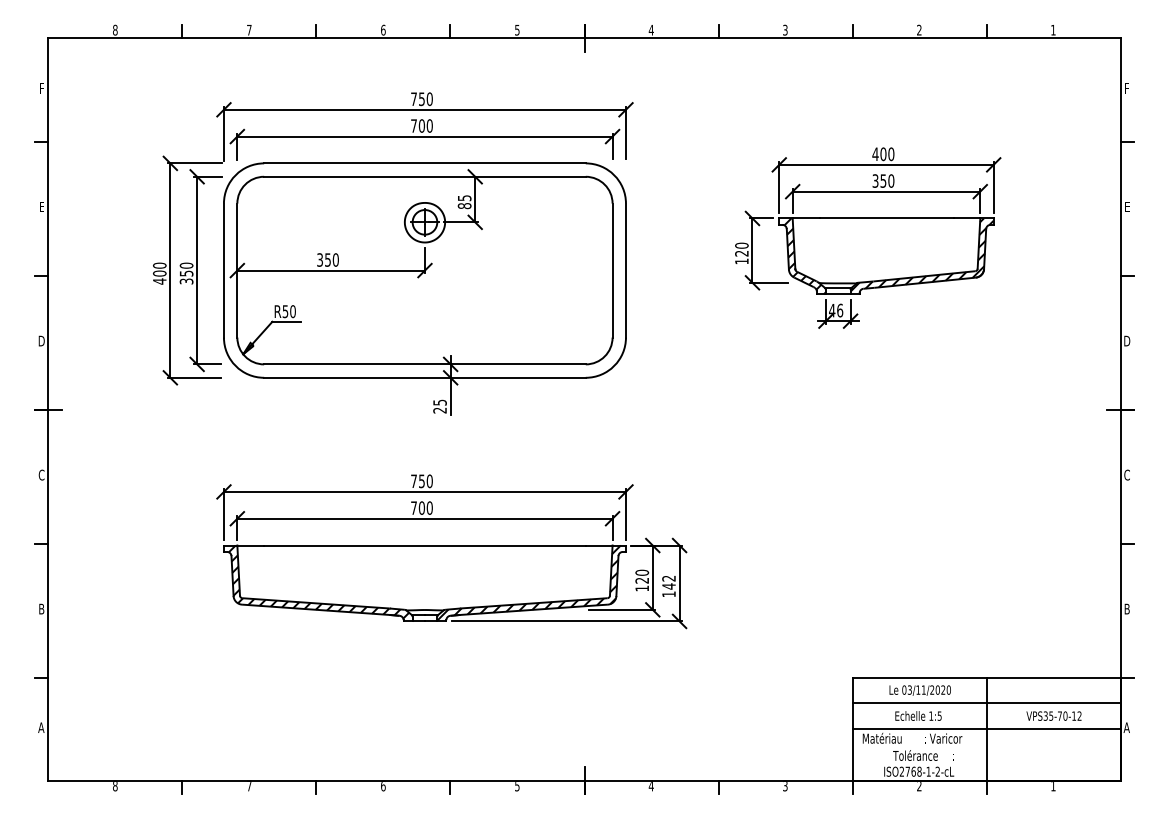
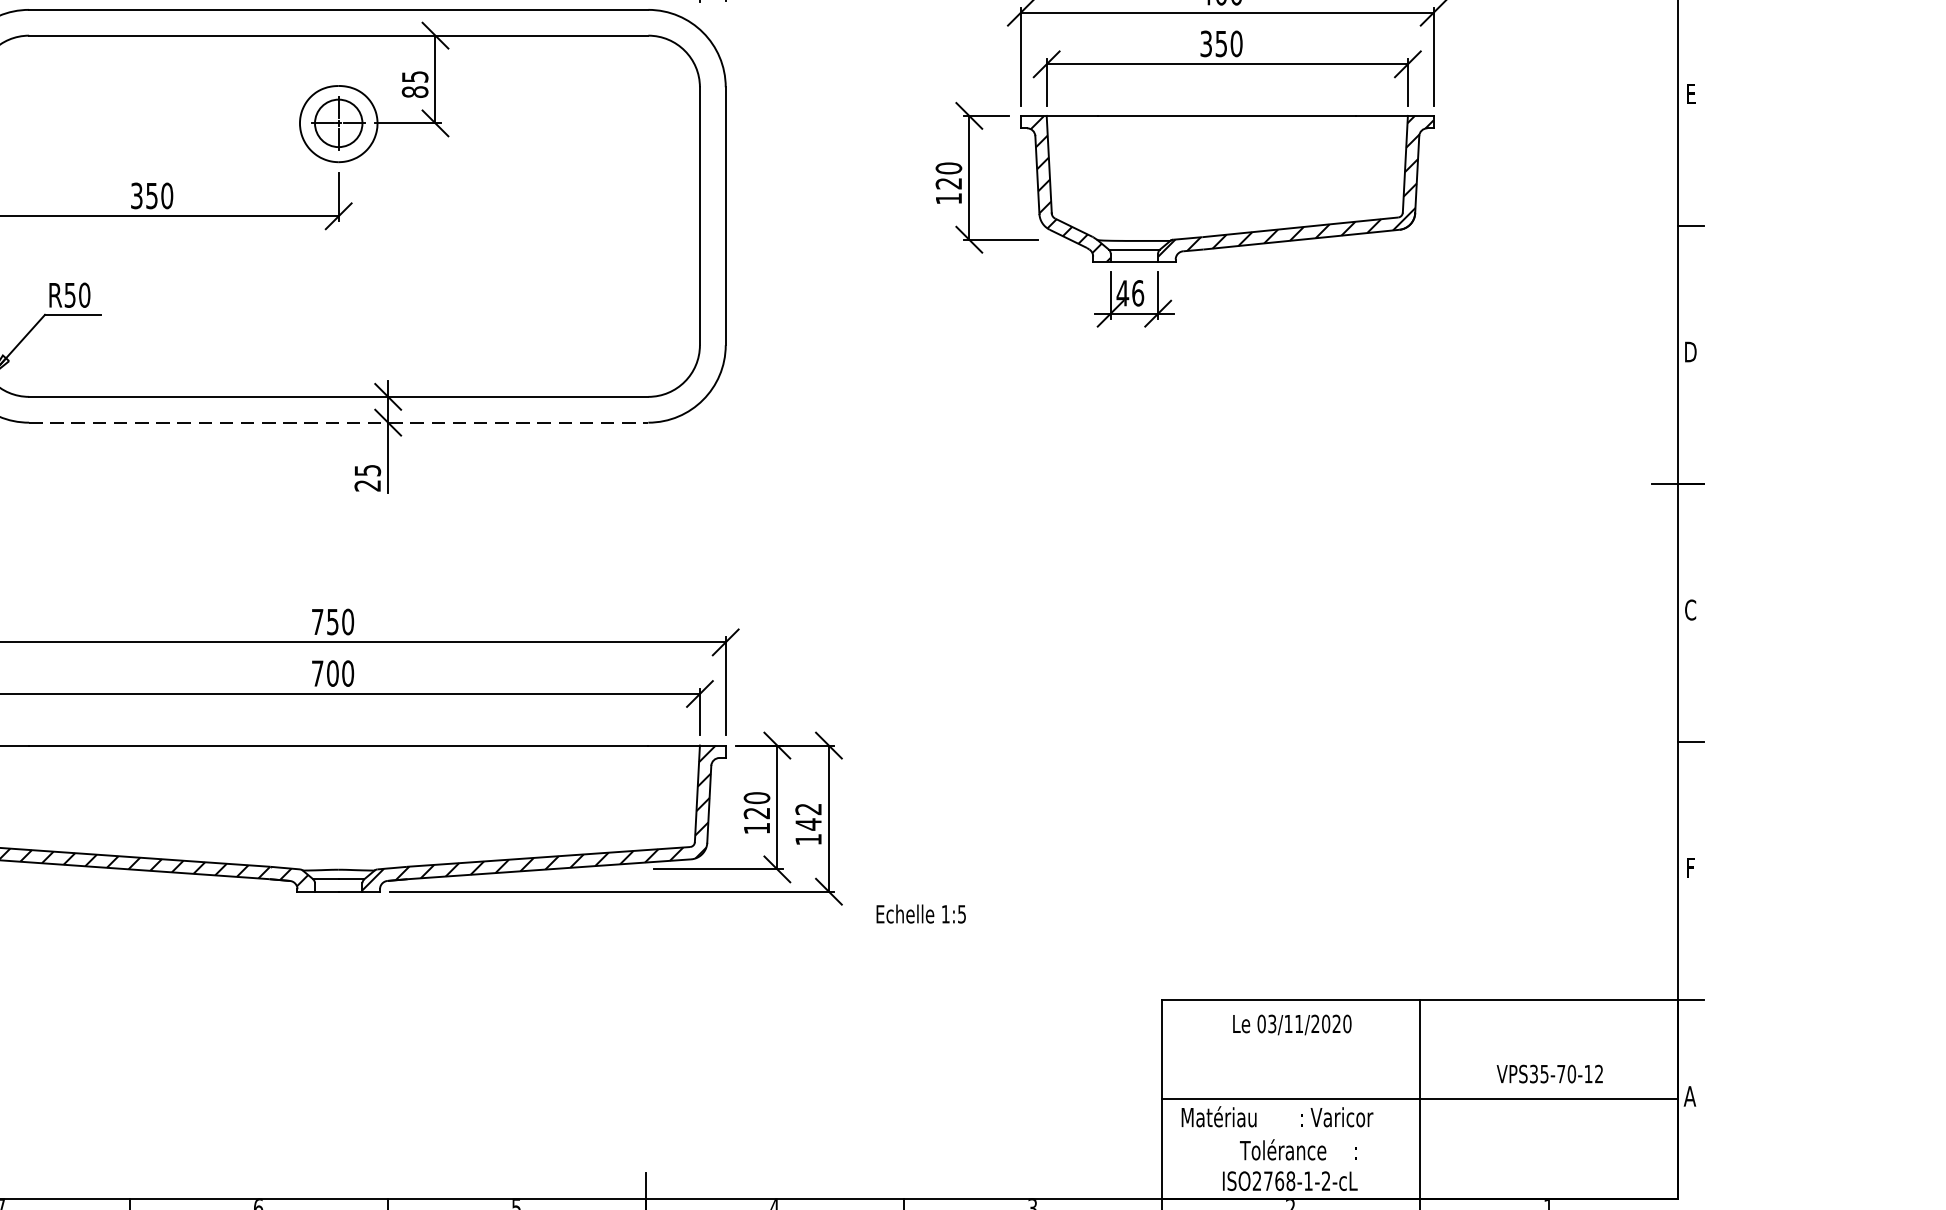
line: (424, 377) -> (337, 422), solid -> dashed
text: (1126, 608) -> (1689, 866), B -> F
line: (986, 703) -> (1419, 1049), removed
text: (918, 715) -> (921, 913), moved

